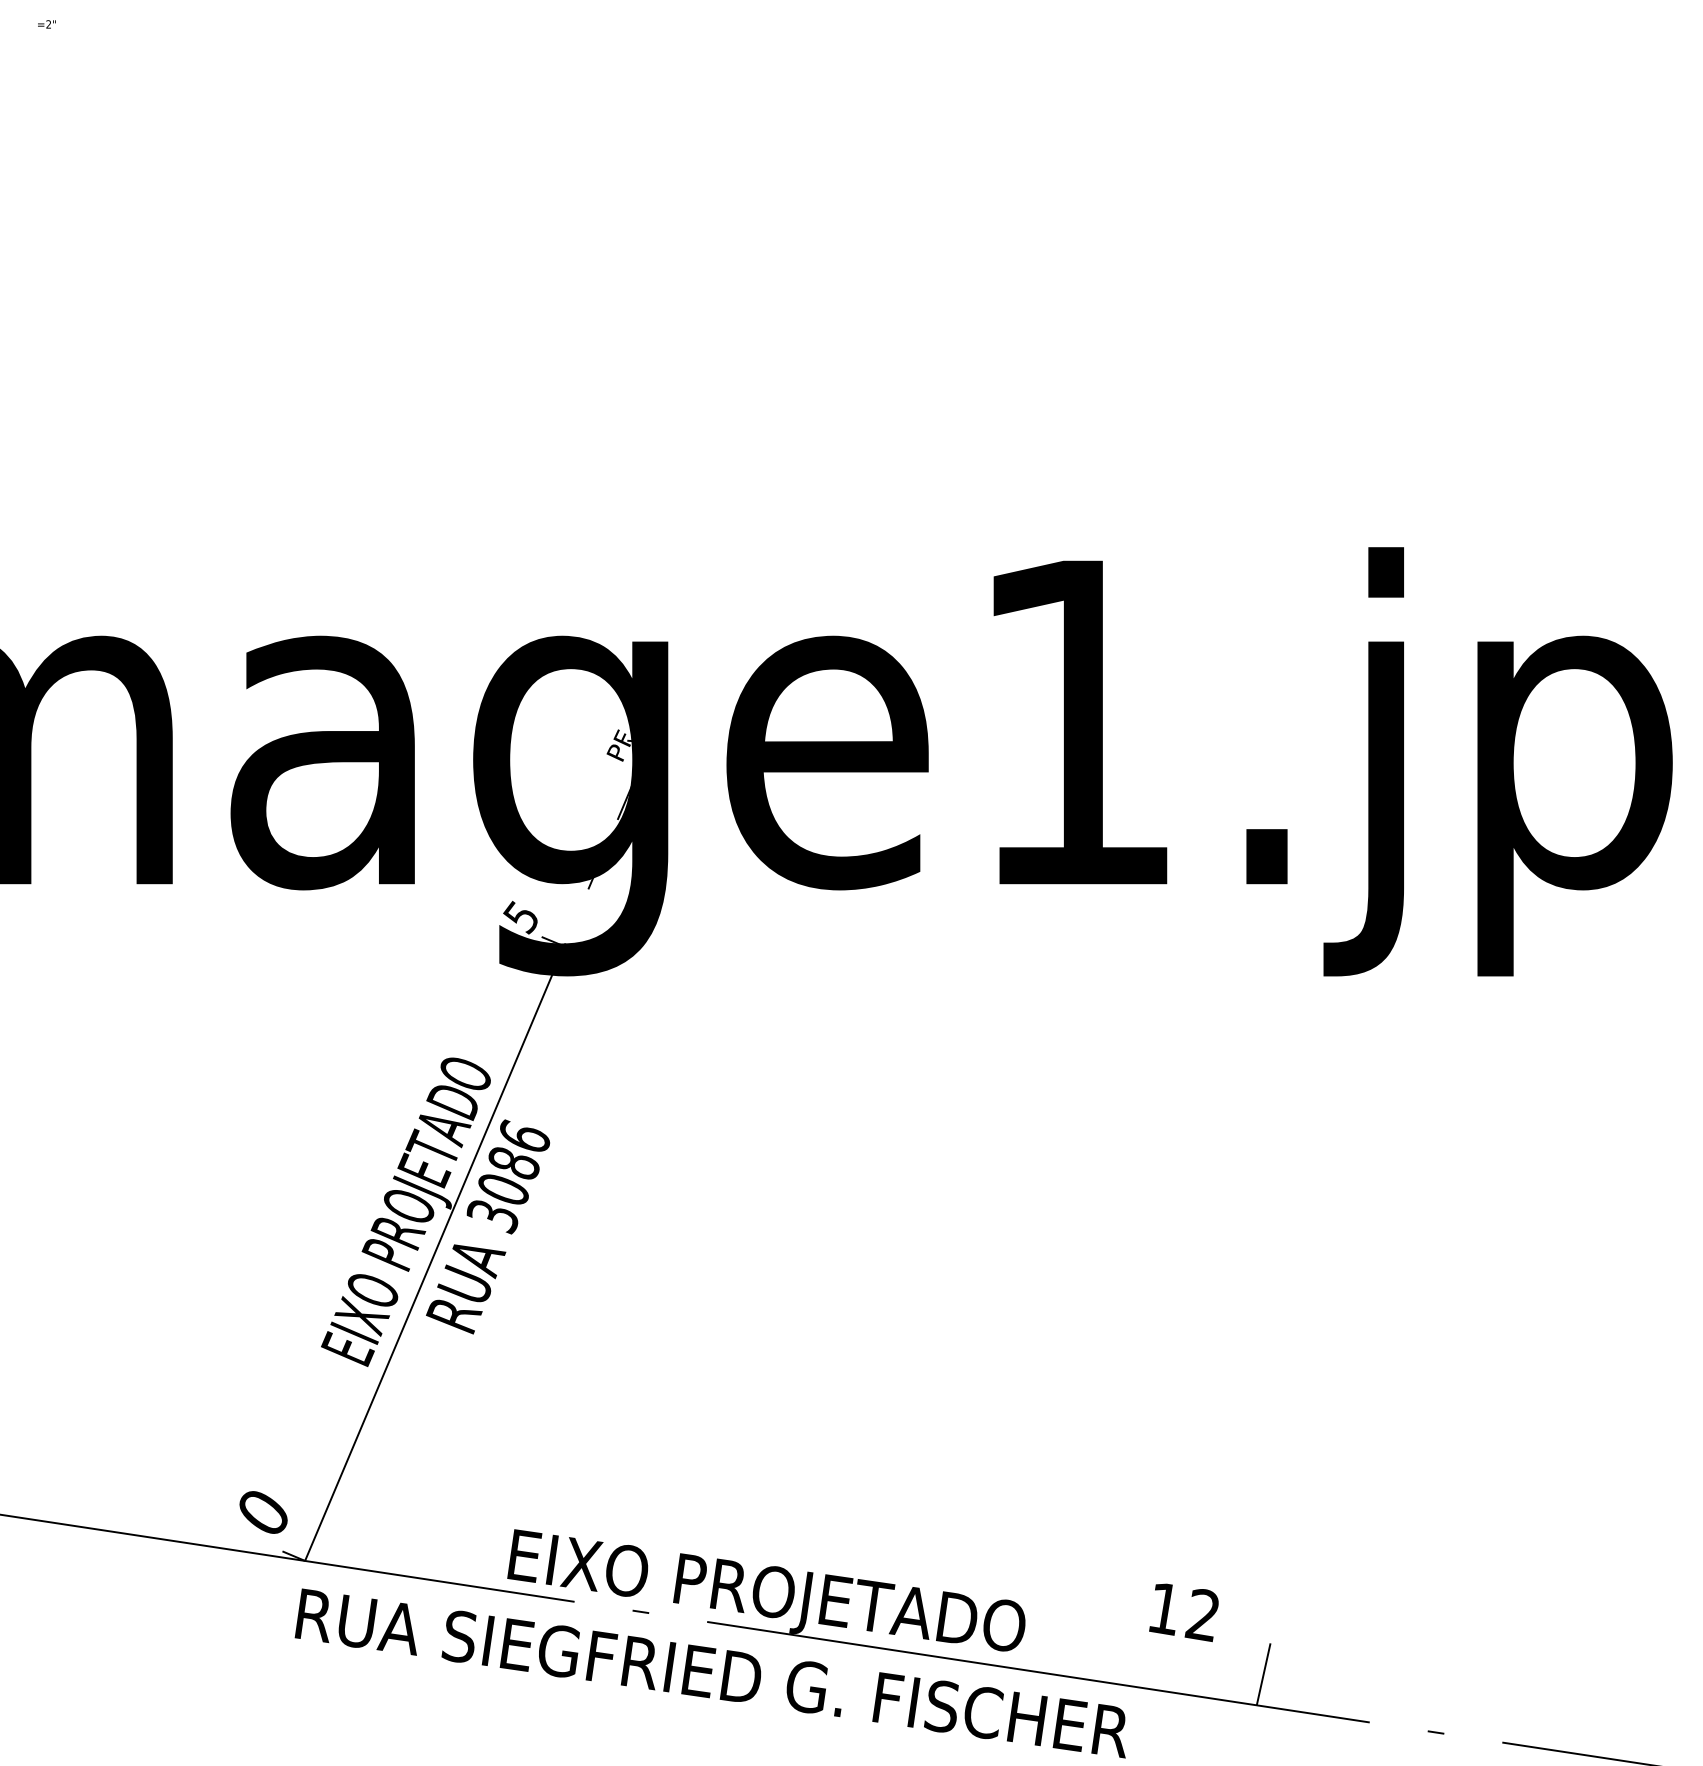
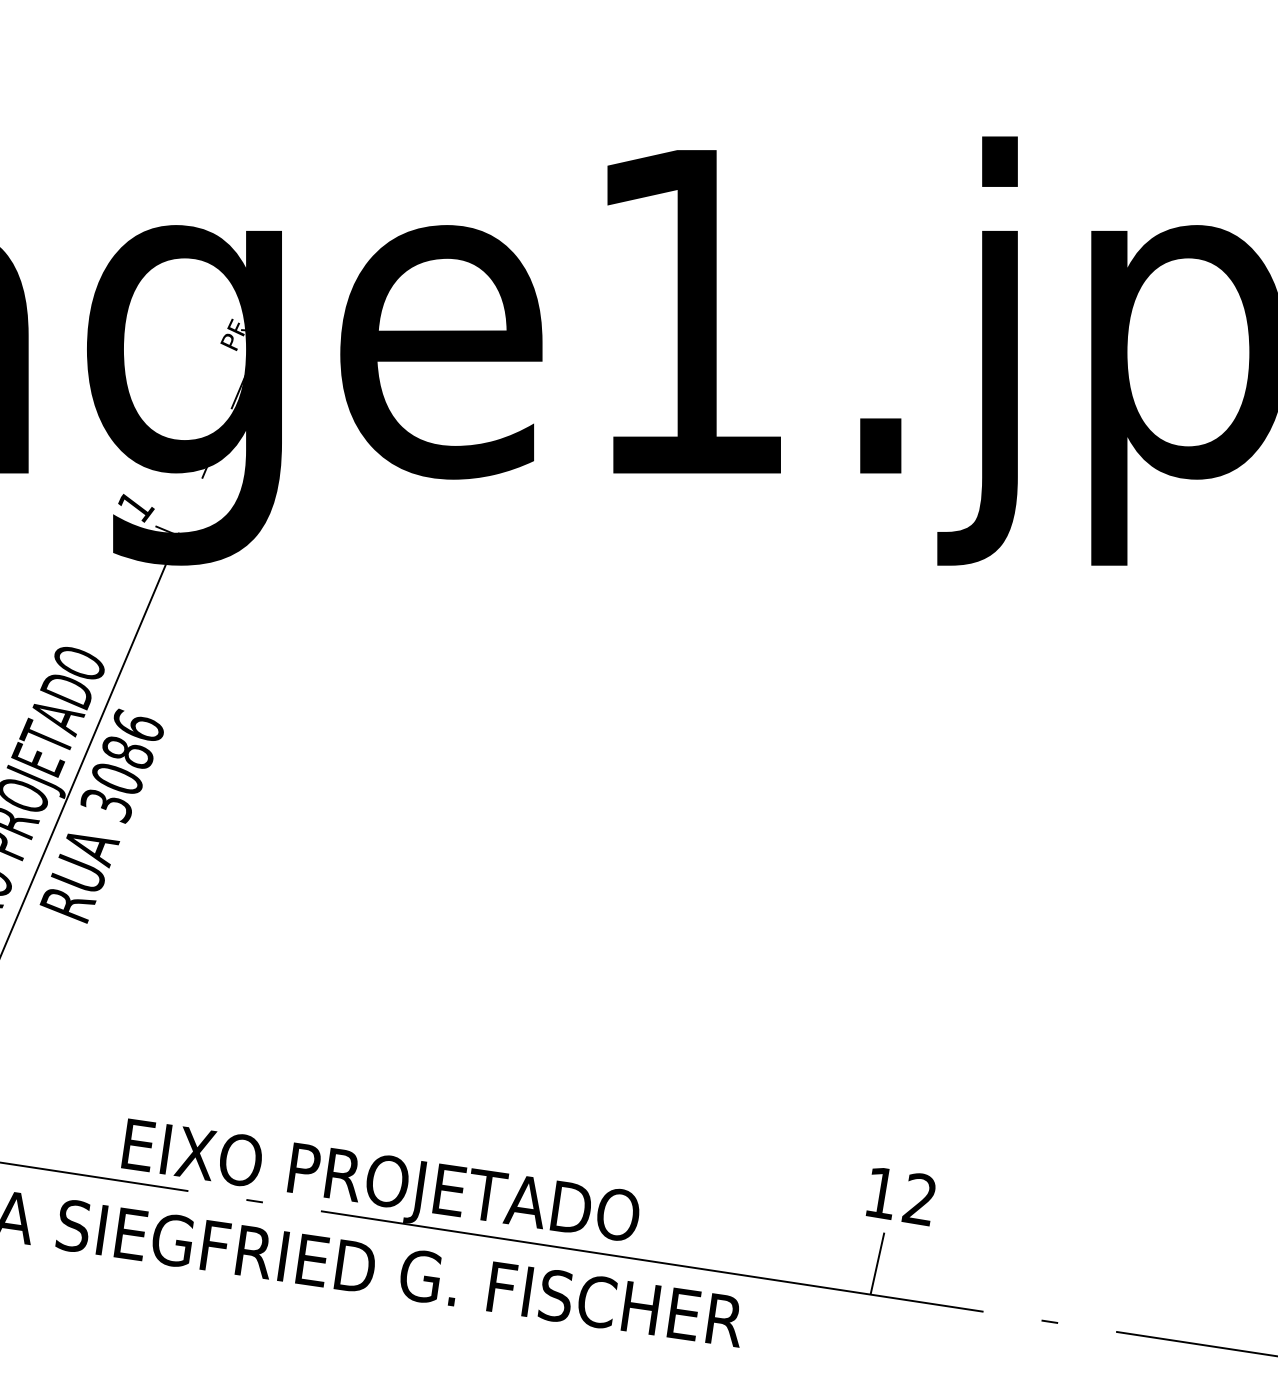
text: (521, 917) -> (135, 506), 5 -> 1
text: (1183, 1612) -> (900, 1196), moved

